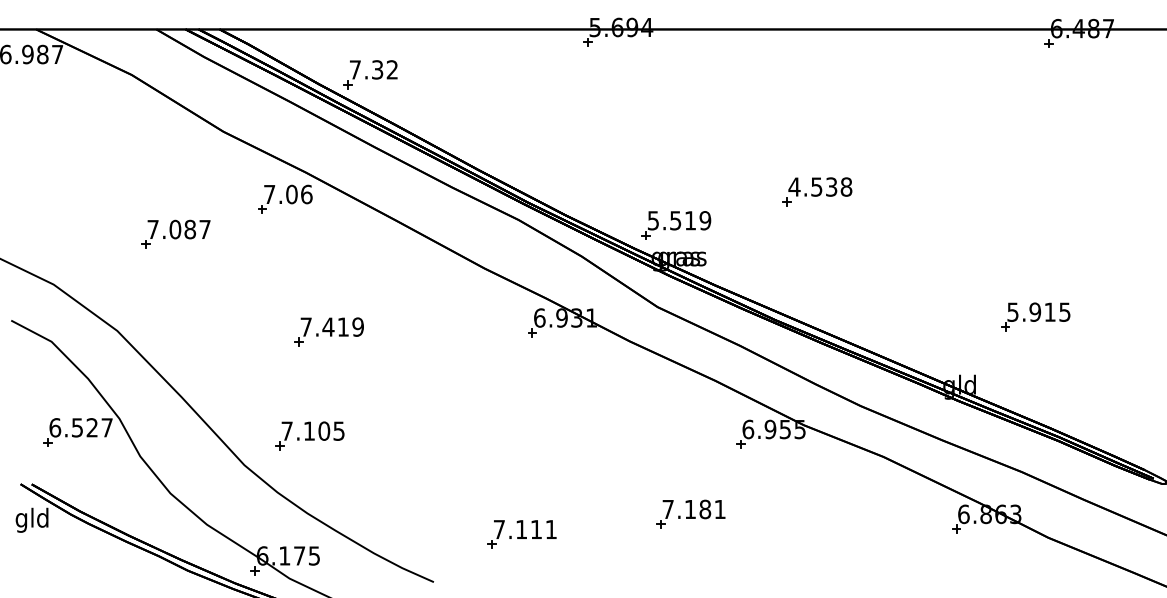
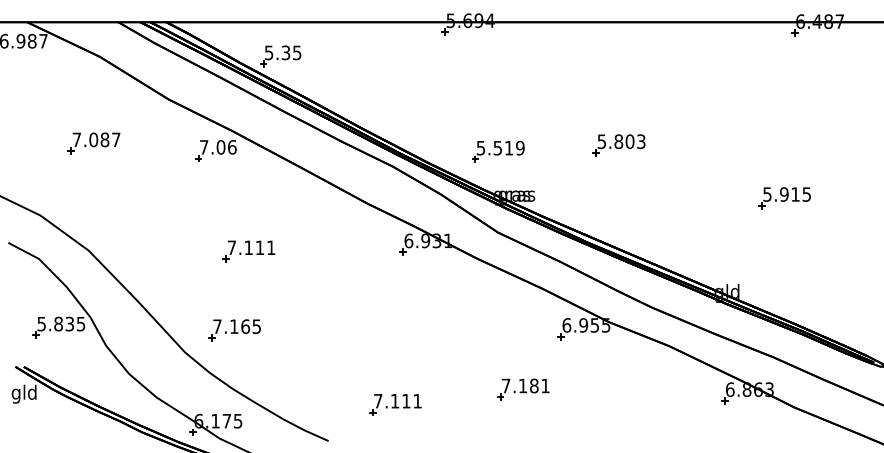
text: (374, 69) -> (283, 52), 7.32 -> 5.35
text: (820, 186) -> (621, 141), 4.538 -> 5.803
part: (676, 225) -> (498, 151), moved
part: (175, 234) -> (93, 143), moved
part: (1035, 317) -> (784, 198), moved
text: (342, 326) -> (259, 247), 7.419 -> 7.111
text: (81, 427) -> (61, 323), 6.527 -> 5.835
text: (324, 430) -> (245, 326), 7.105 -> 7.165

